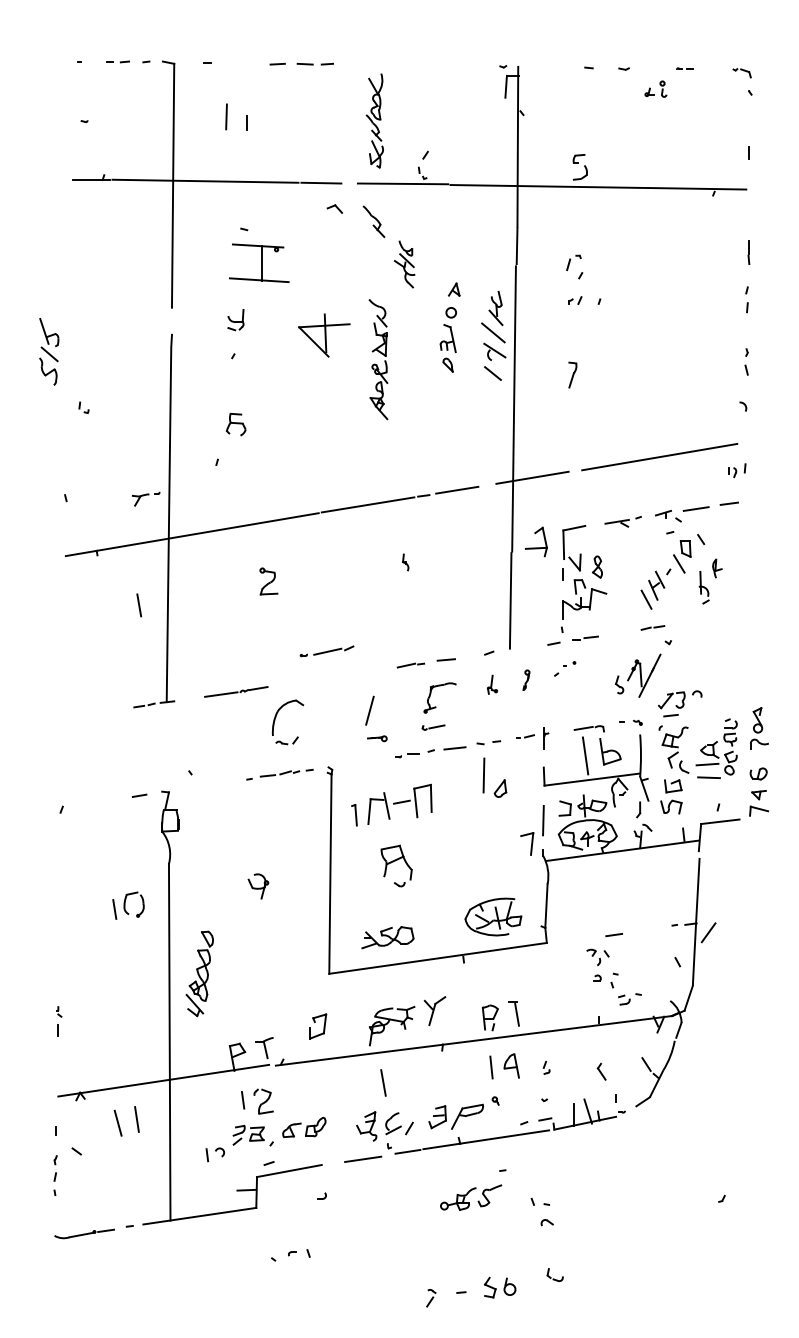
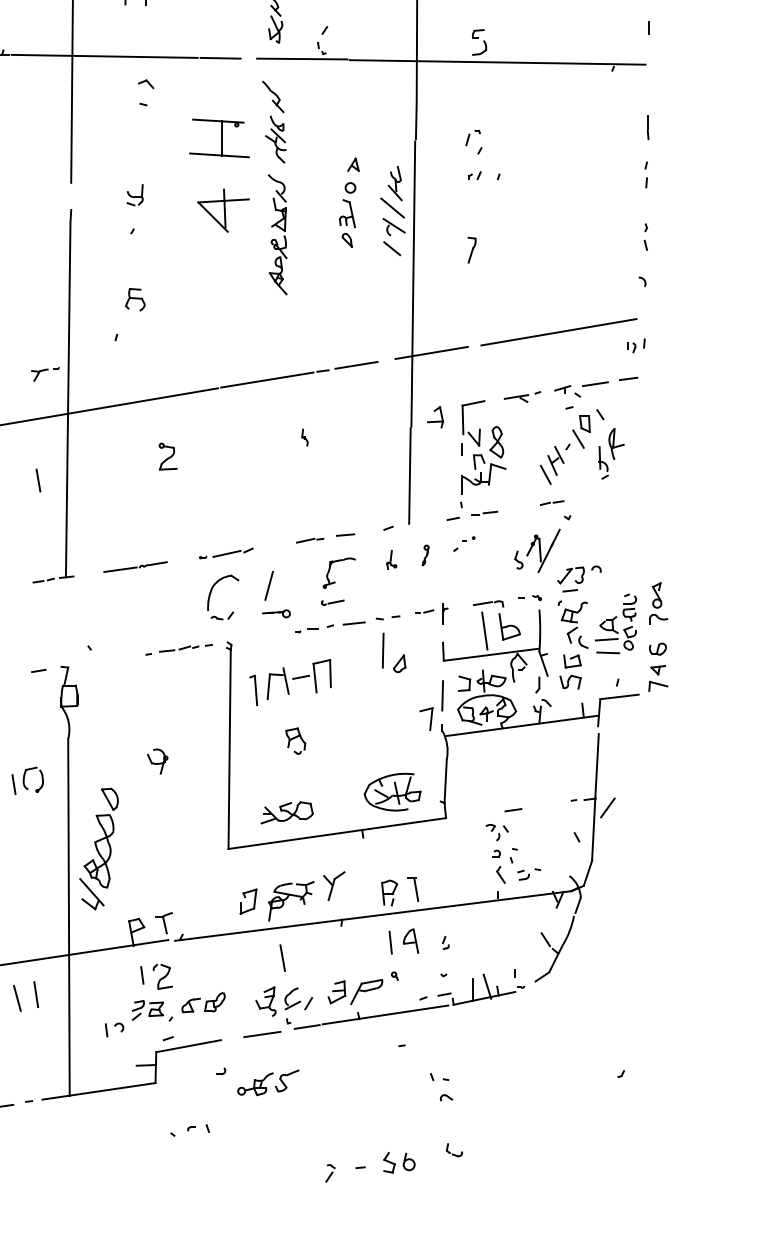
part: (334, 208) -> (145, 83), moved
part: (259, 262) -> (219, 137), moved
part: (404, 264) -> (275, 139), moved
part: (535, 542) -> (434, 417), size x0.71
part: (597, 566) -> (496, 441), size x1.43
part: (717, 568) -> (616, 443), size x1.67
part: (326, 651) -> (225, 553), moved
part: (276, 717) -> (211, 592), moved
part: (377, 738) -> (276, 613), size x1.43
part: (354, 814) -> (253, 689), size x1.43
part: (396, 865) -> (295, 740), size x0.62
part: (199, 973) -> (98, 848), size x1.43
part: (318, 1026) -> (248, 901), moved
part: (601, 1071) -> (500, 874), moved
part: (471, 1197) -> (268, 1082), moved

